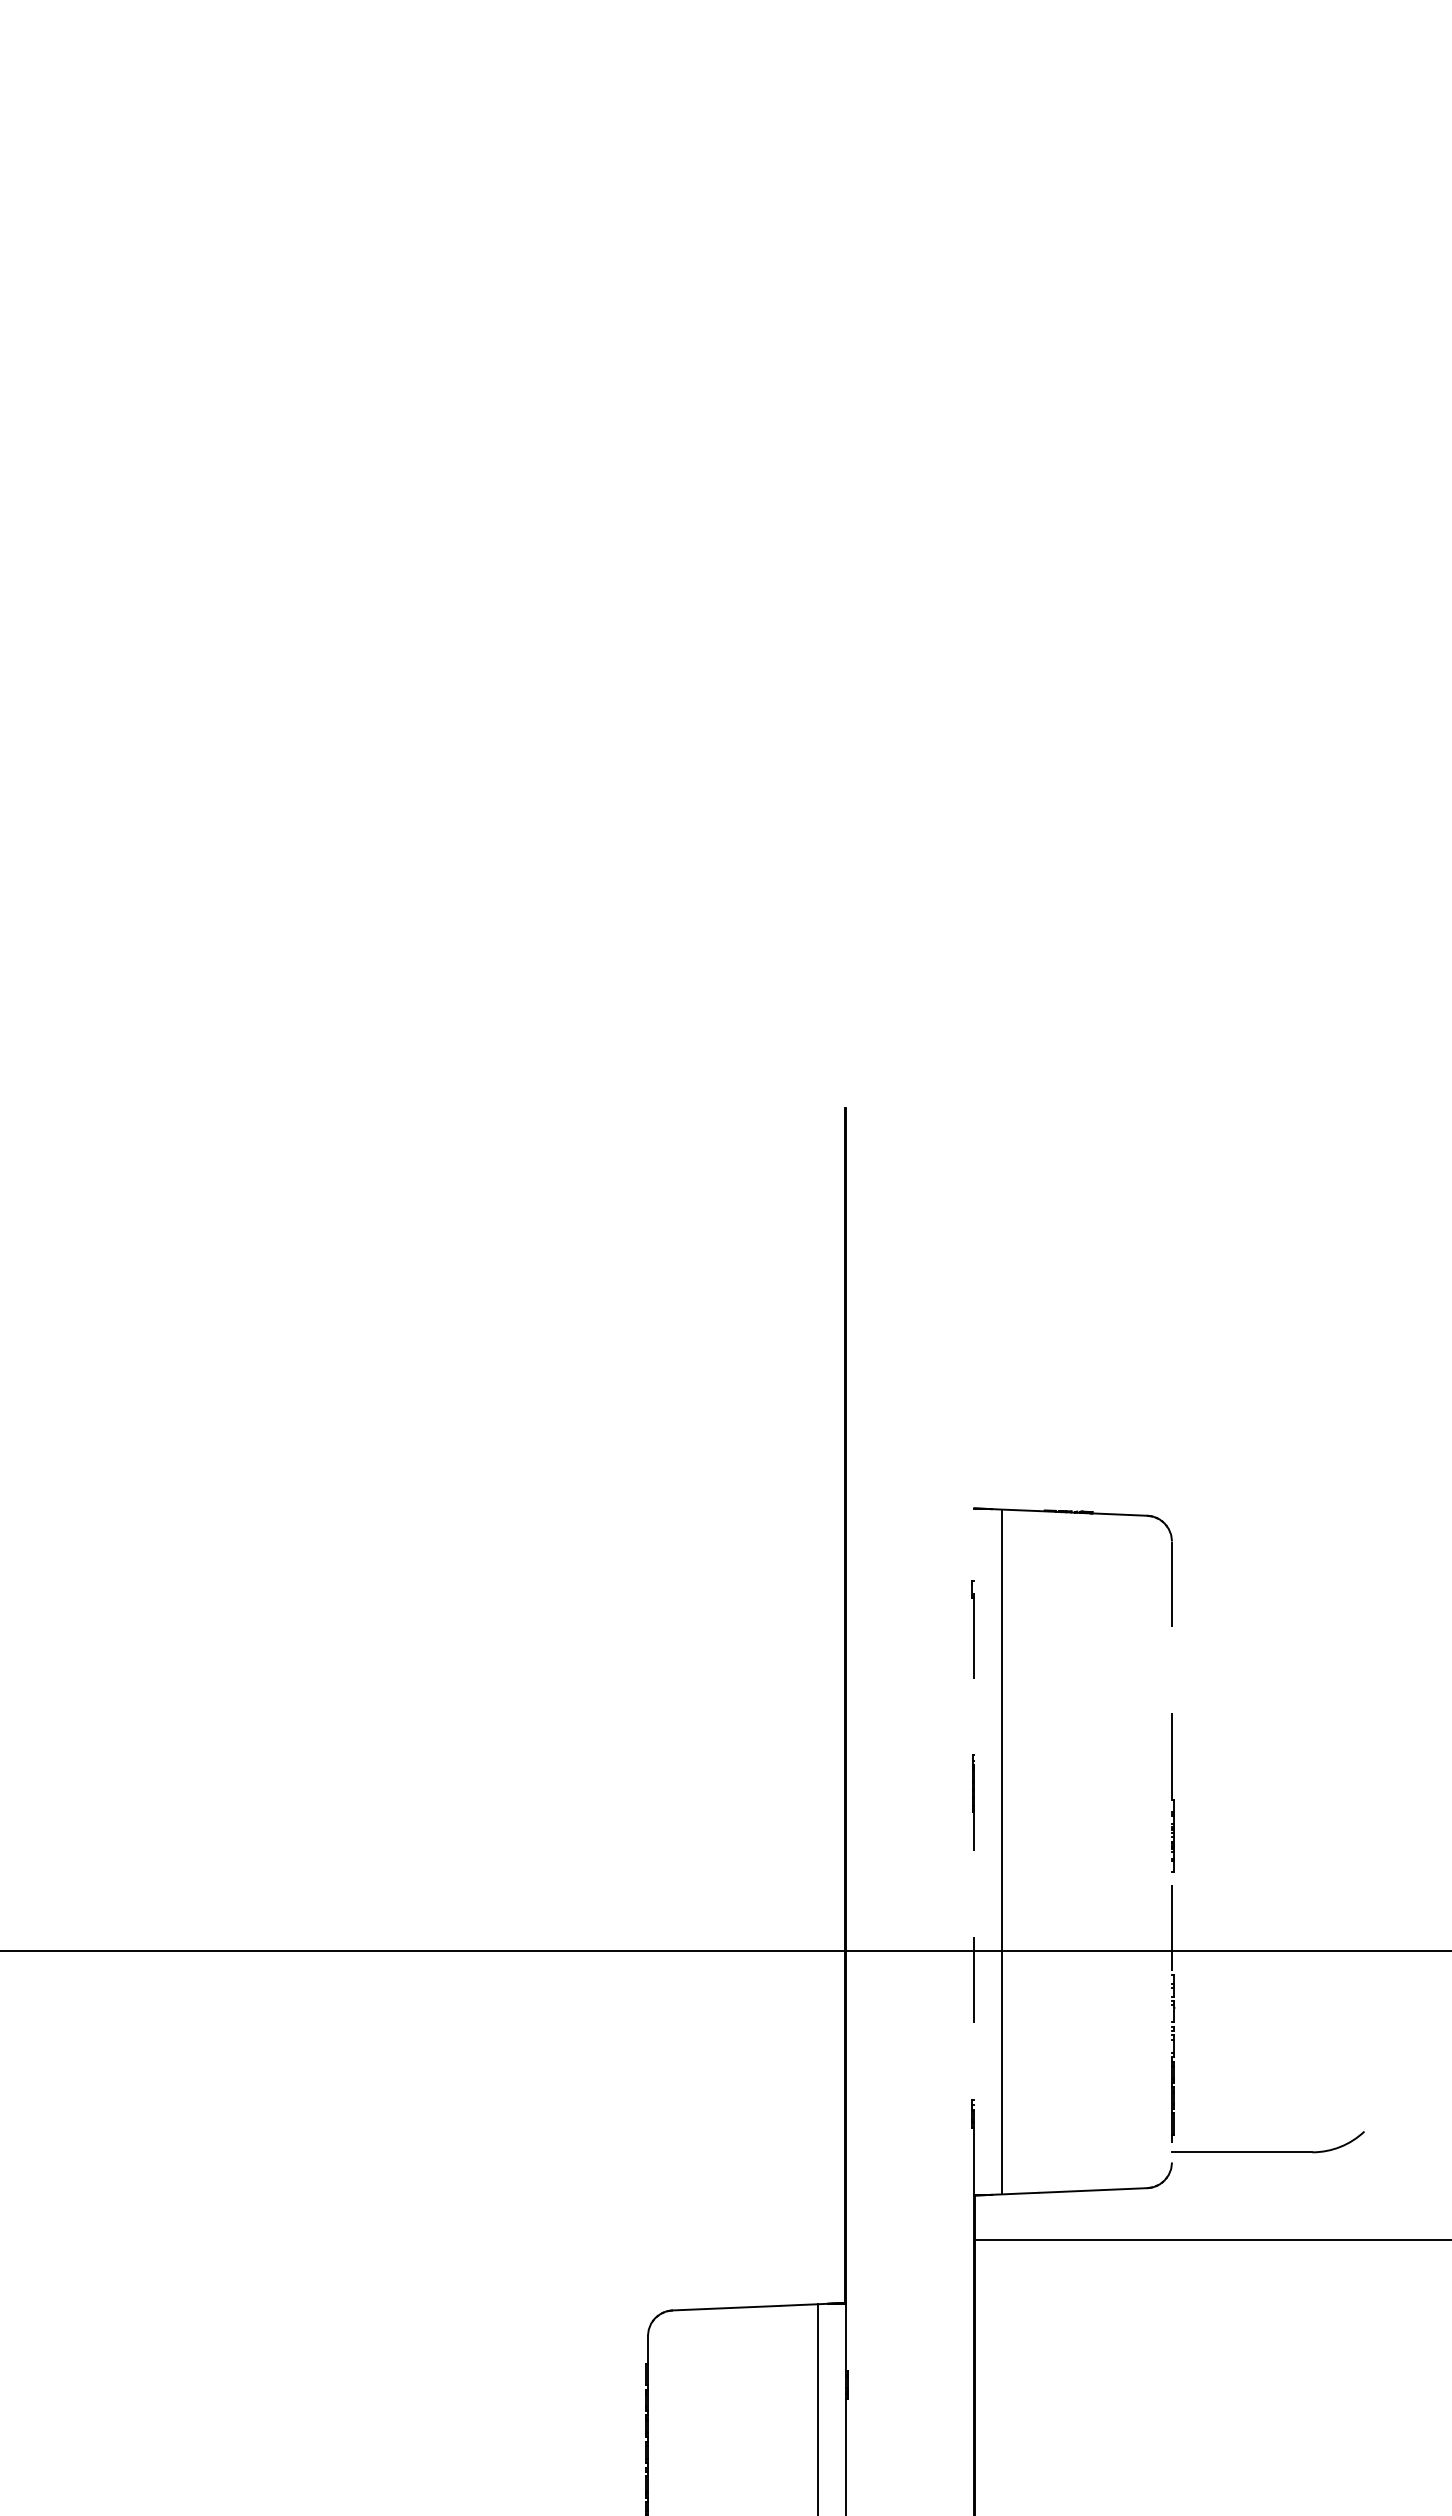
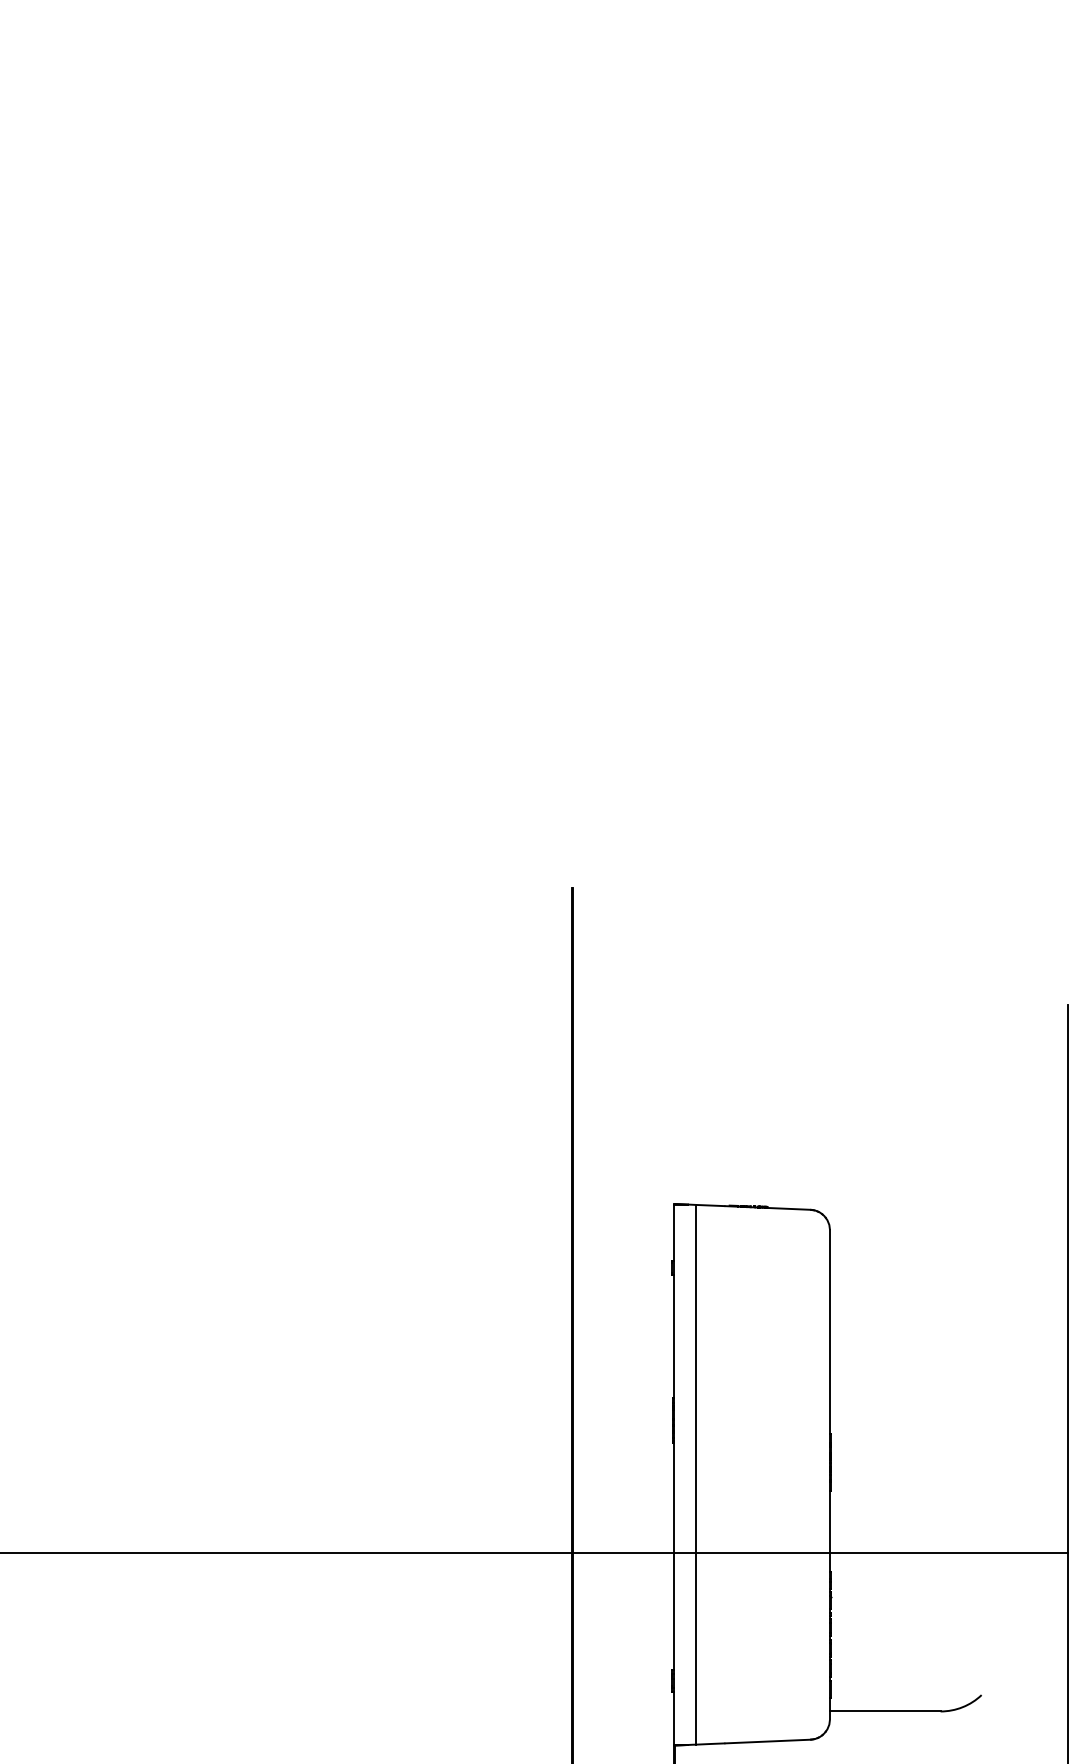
line: (974, 1852) -> (674, 1475), dashed -> solid
line: (1172, 1852) -> (830, 1475), dashed -> solid

